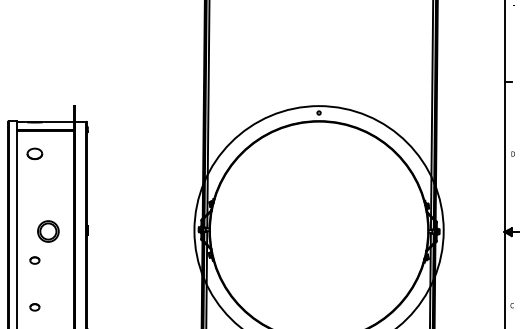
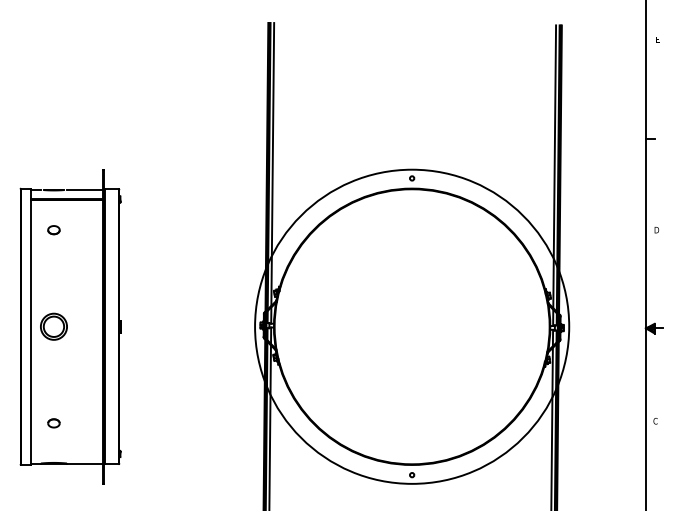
part: (34, 154) -> (53, 230), size x0.62
part: (48, 231) -> (53, 326), moved
part: (34, 260) -> (53, 364), removed

